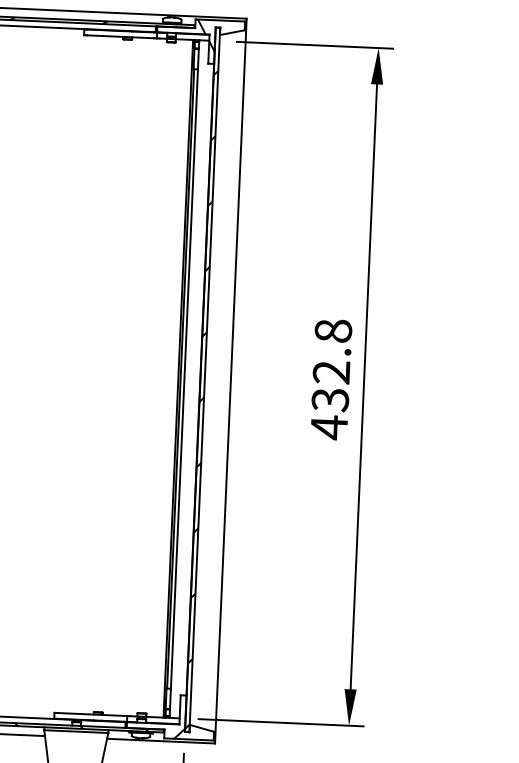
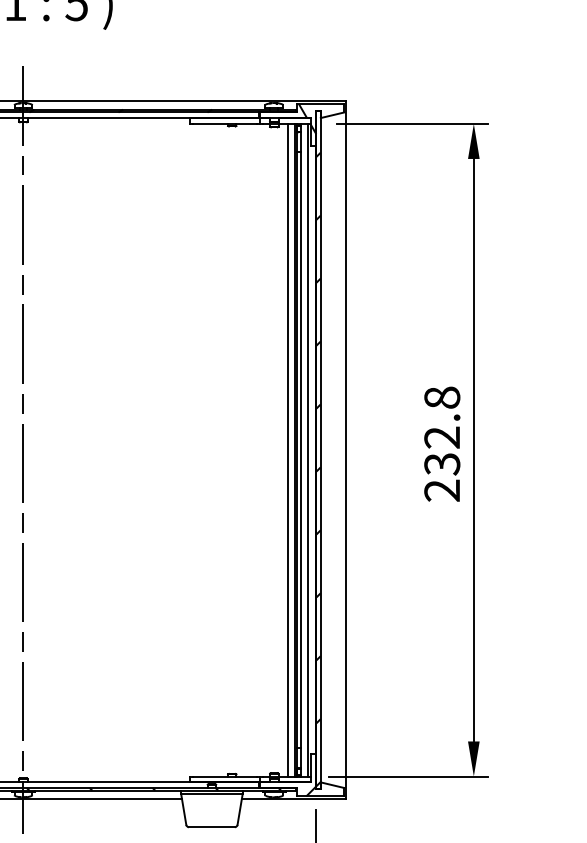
line: (171, 377) -> (288, 449), added
line: (191, 378) -> (307, 449), added
text: (328, 427) -> (441, 490), 432.8 -> 232.8

